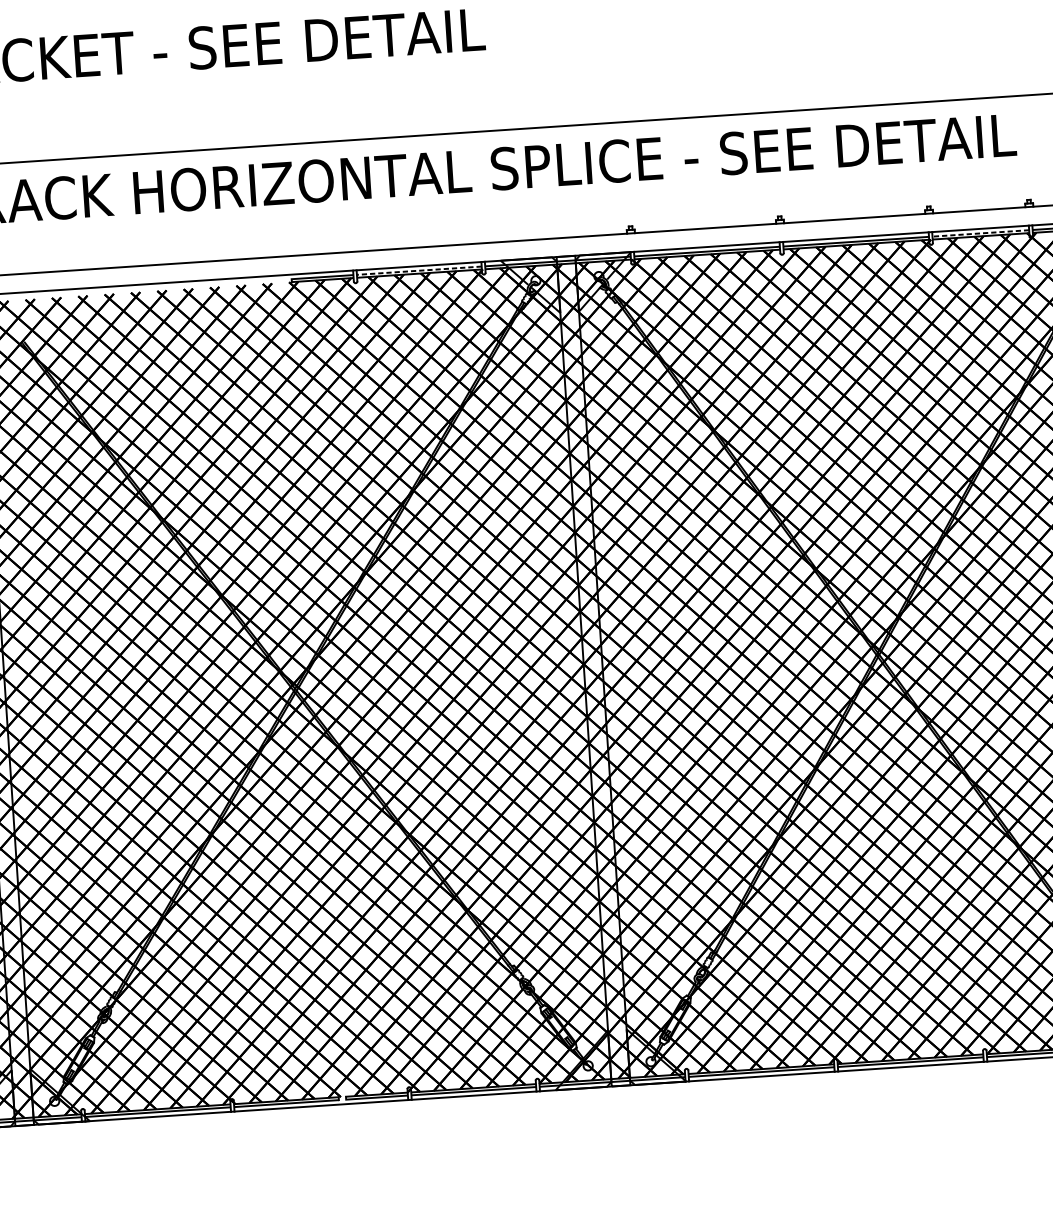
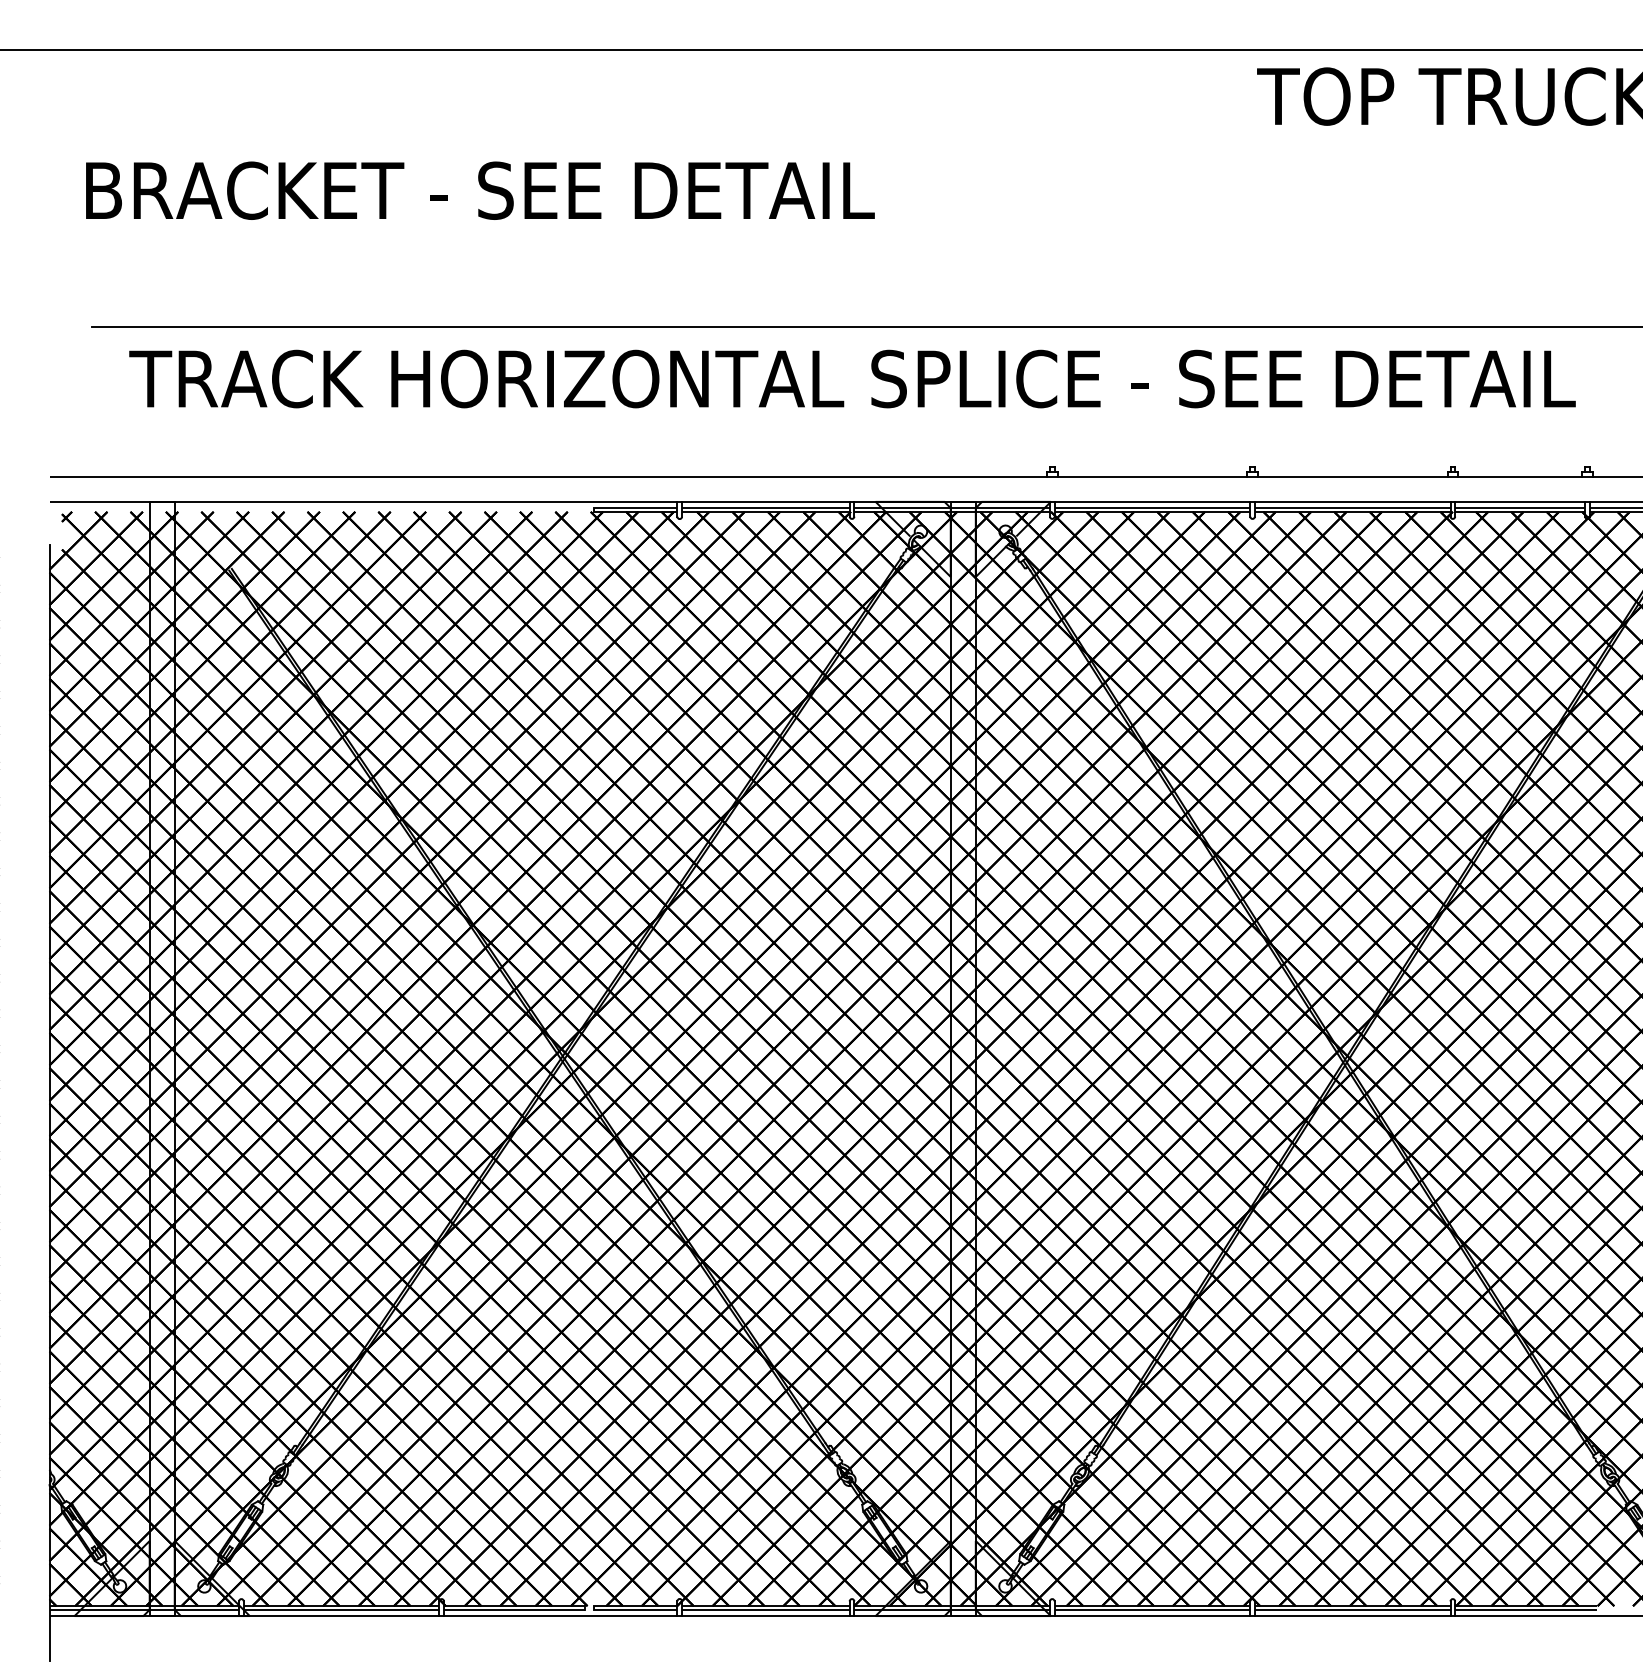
line: (981, 233) -> (1520, 507), dashed -> solid
line: (419, 270) -> (765, 507), dashed -> solid

